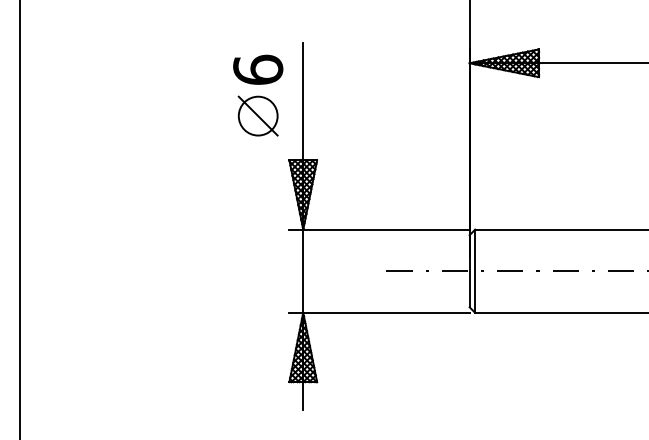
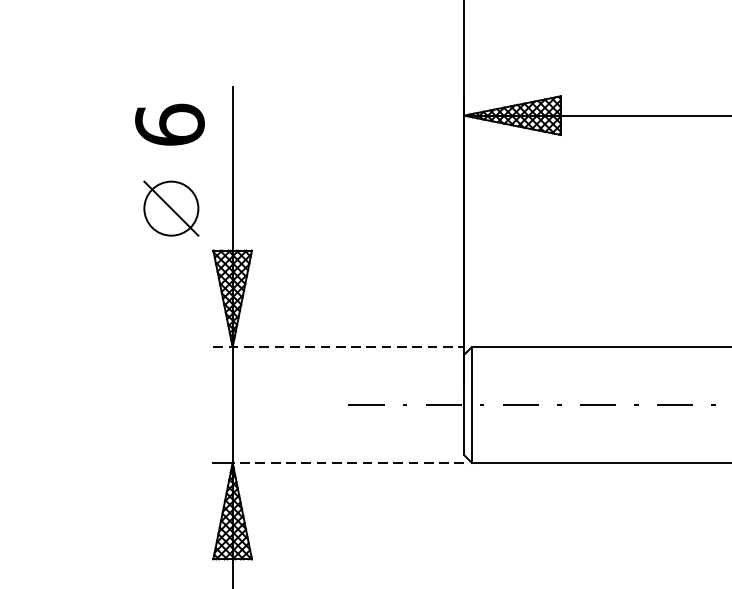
part: (257, 115) -> (170, 207), moved
line: (380, 229) -> (340, 346), solid -> dashed
line: (385, 312) -> (347, 462), solid -> dashed

